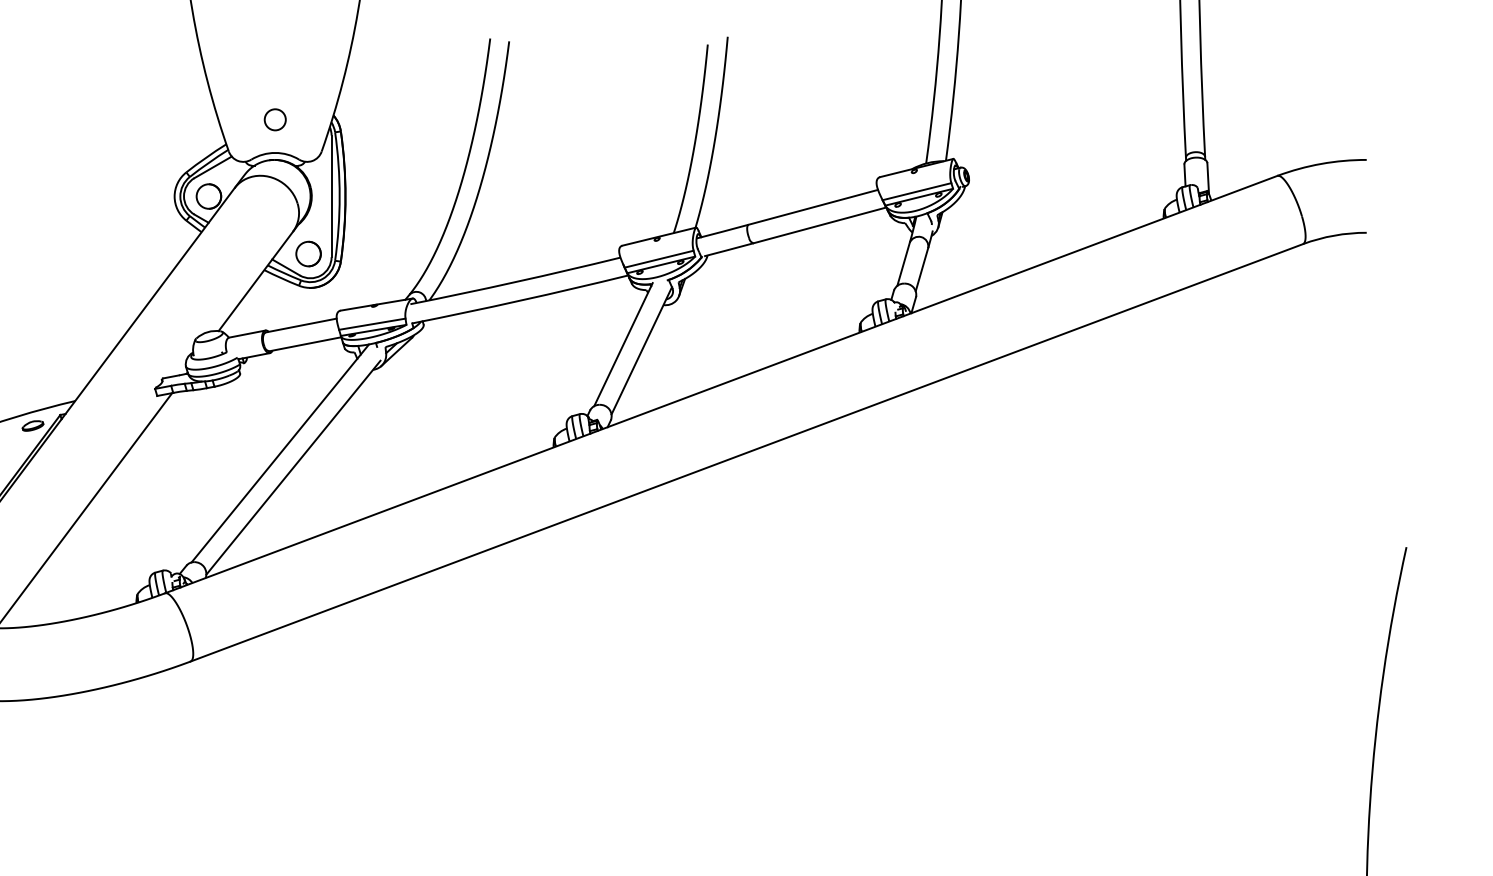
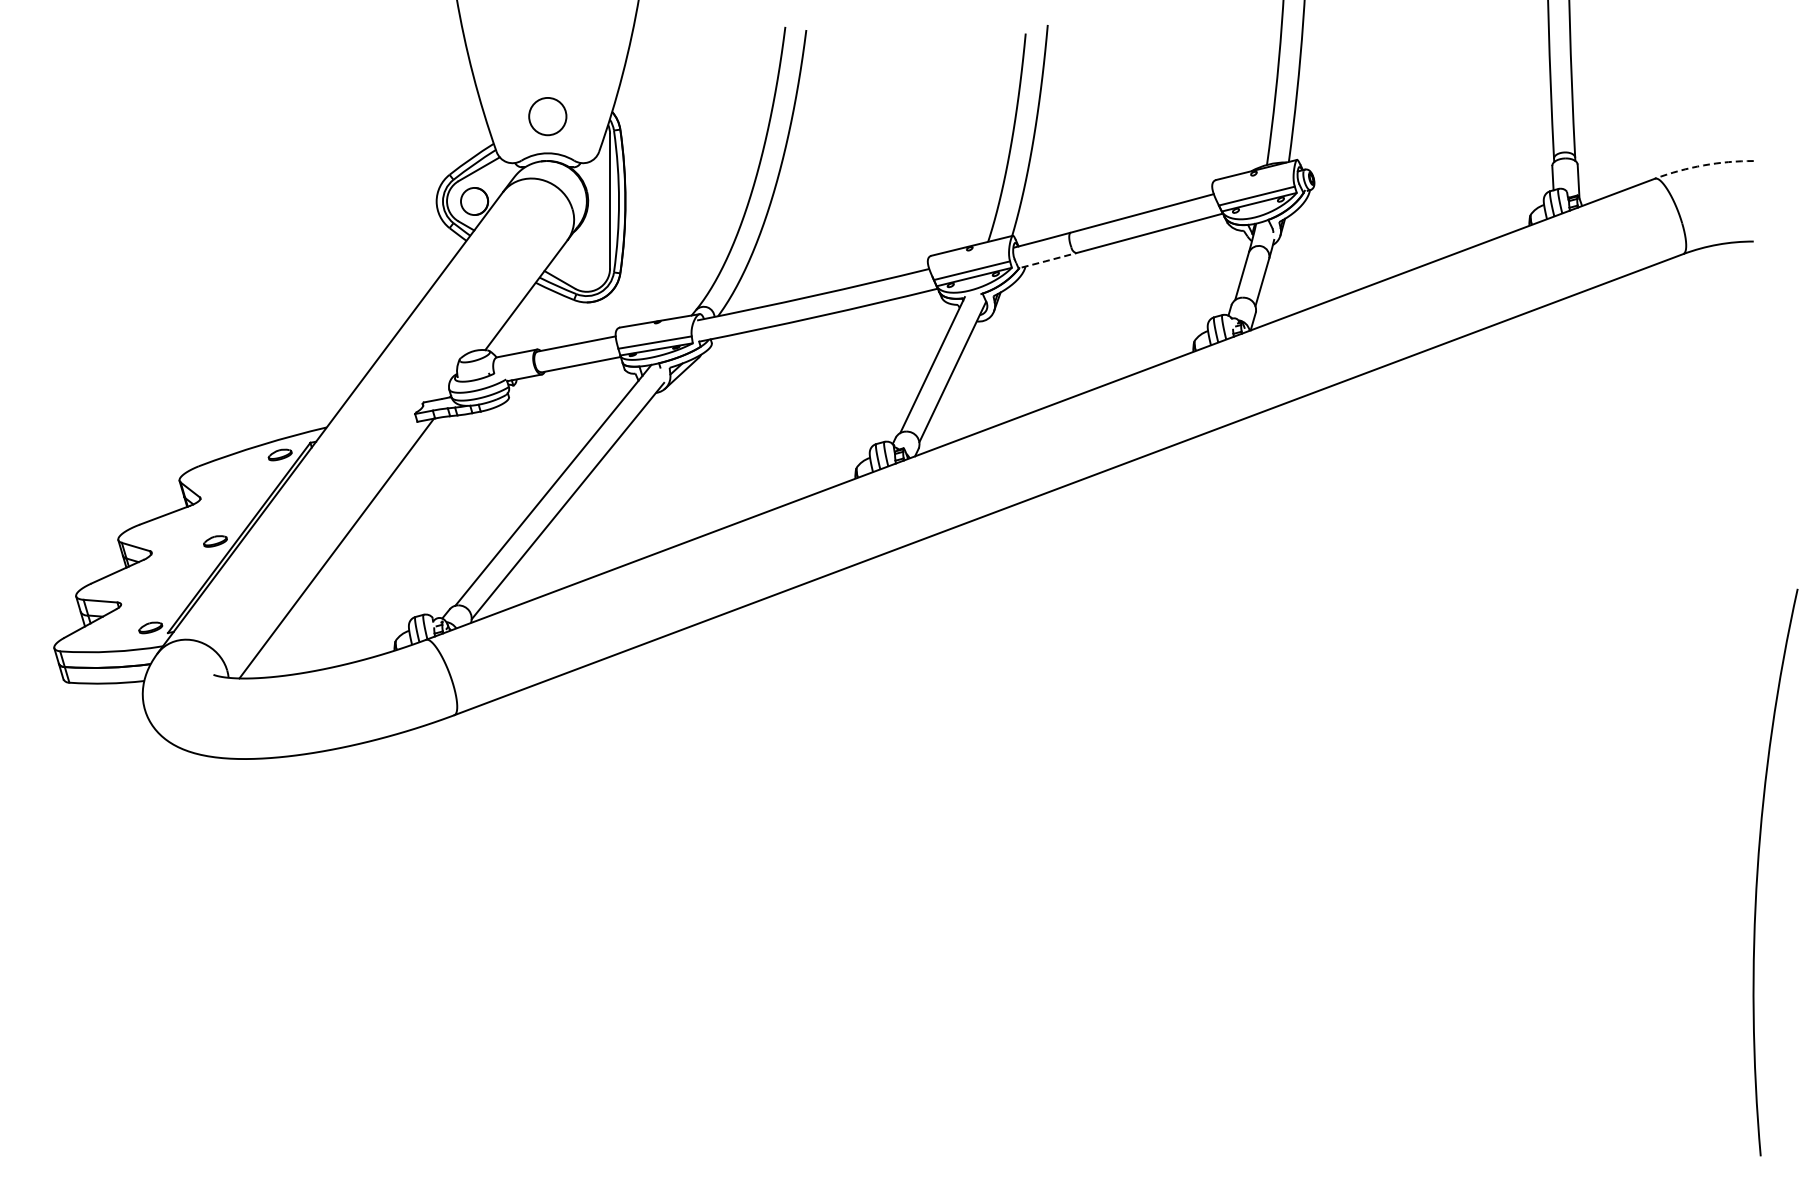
circle: (274, 119) -> (547, 116), size x1.6
arc: (1321, 163) -> (1703, 165), solid -> dashed
line: (728, 249) -> (1048, 260), solid -> dashed
circle: (308, 253) -> (584, 264), removed

